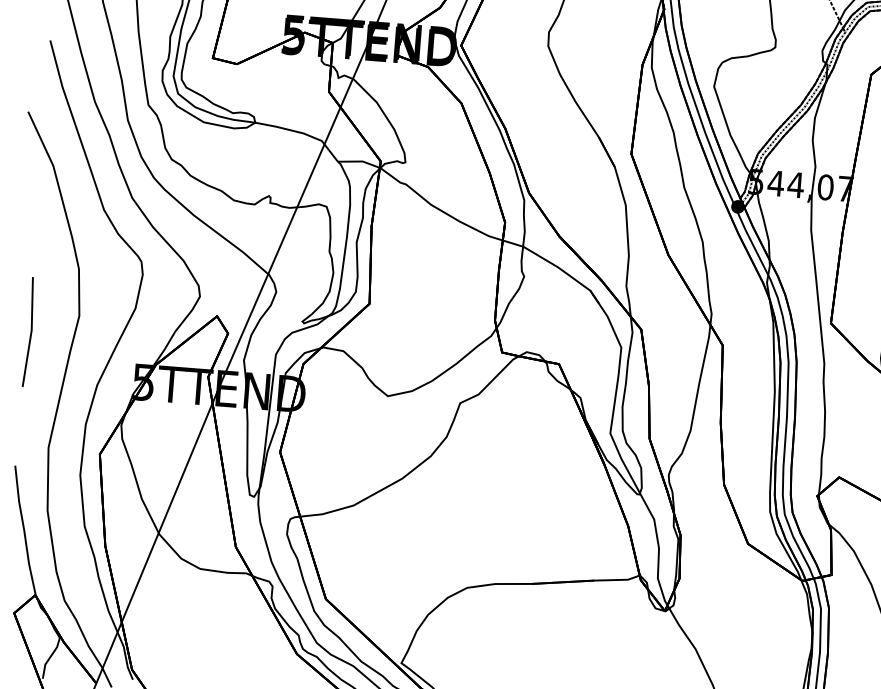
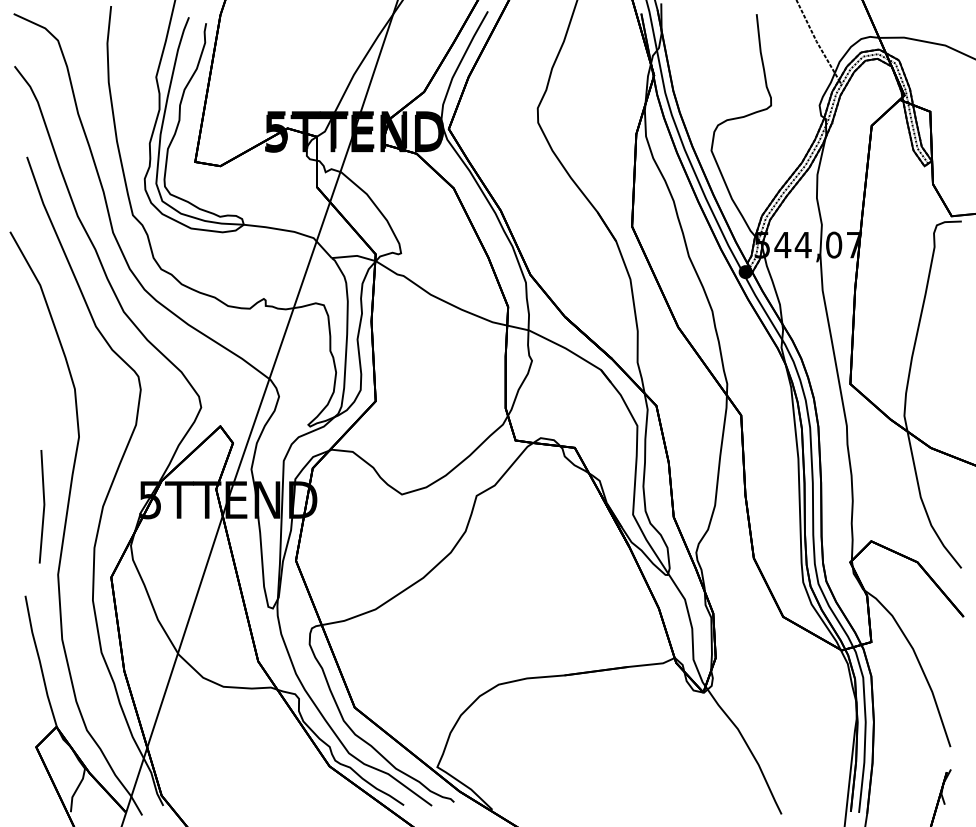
line: (30, 331) -> (43, 506), moved

